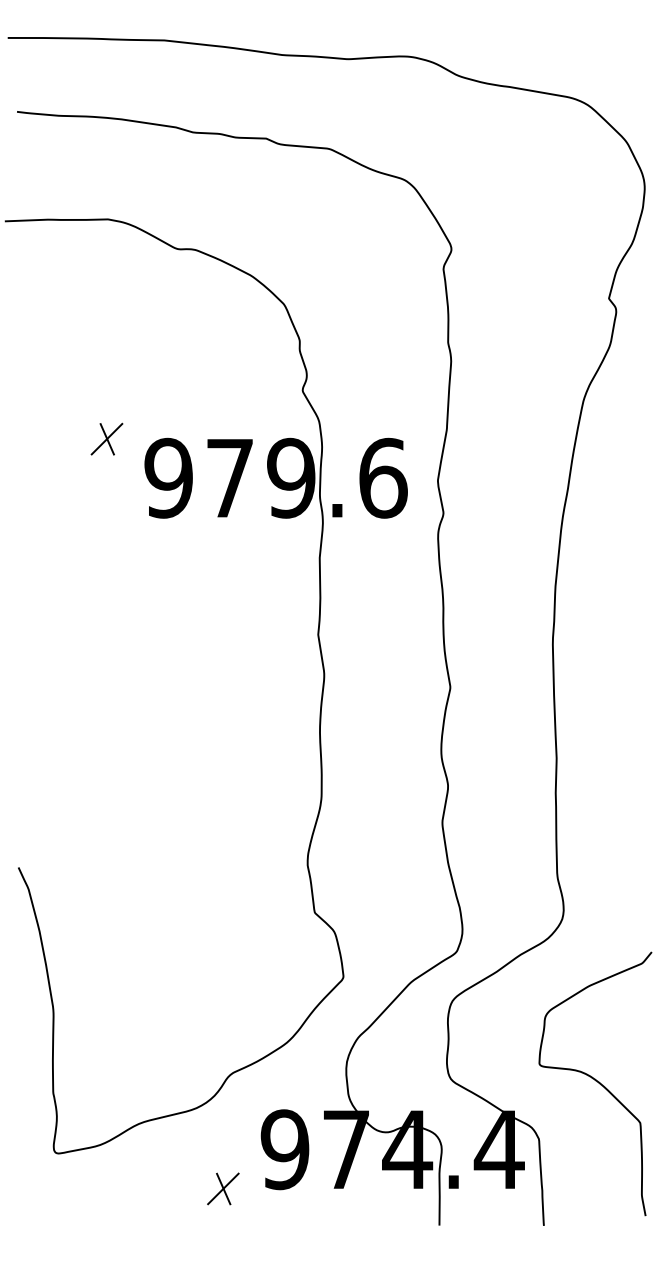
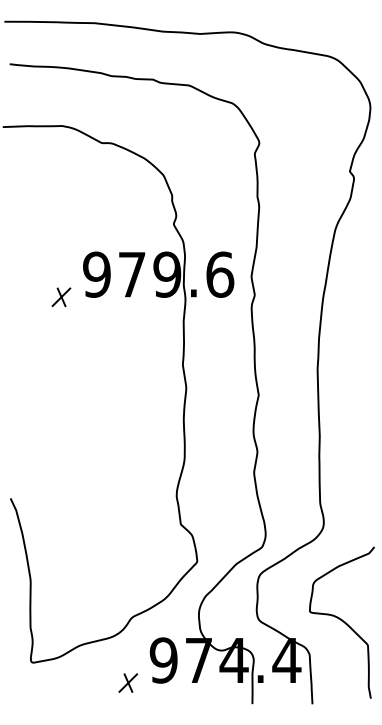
part: (107, 439) -> (61, 297), moved

